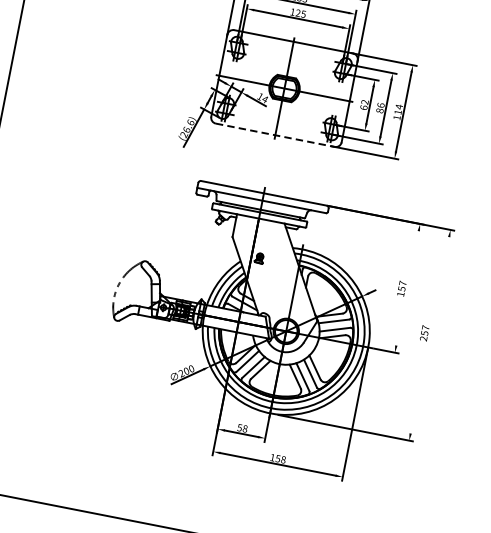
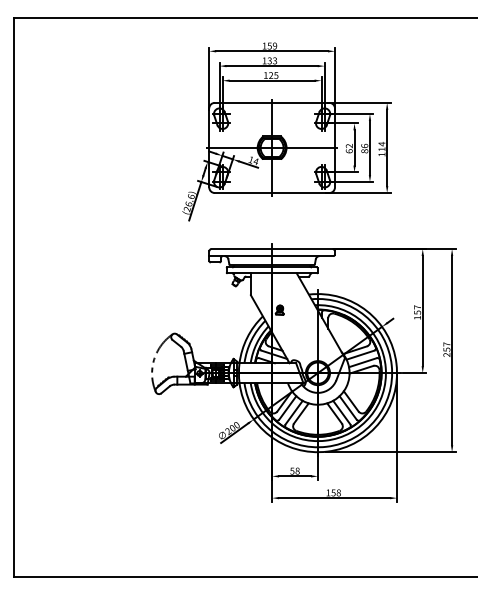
line: (275, 135) -> (272, 193), dashed -> solid
line: (407, 287) -> (422, 310), added
line: (430, 335) -> (452, 350), added

